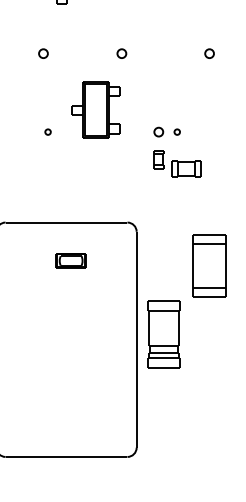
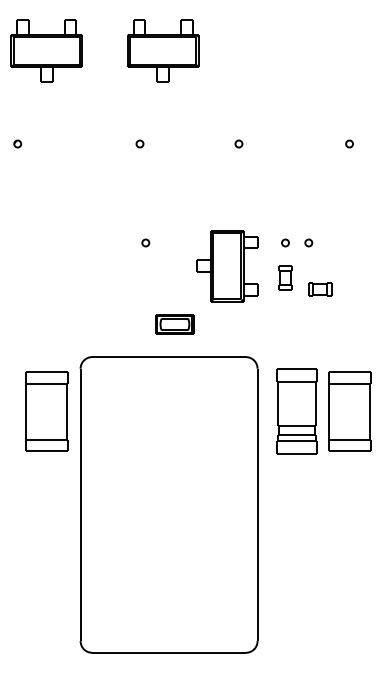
part: (43, 53) -> (139, 143), size x0.62
part: (121, 53) -> (238, 143), size x0.62
part: (209, 53) -> (349, 143), size x0.62
part: (96, 110) -> (227, 266), moved
part: (158, 131) -> (285, 242), size x0.62
part: (186, 168) -> (320, 289), size x0.62
part: (70, 260) -> (174, 324), moved
part: (163, 334) -> (296, 411), moved

